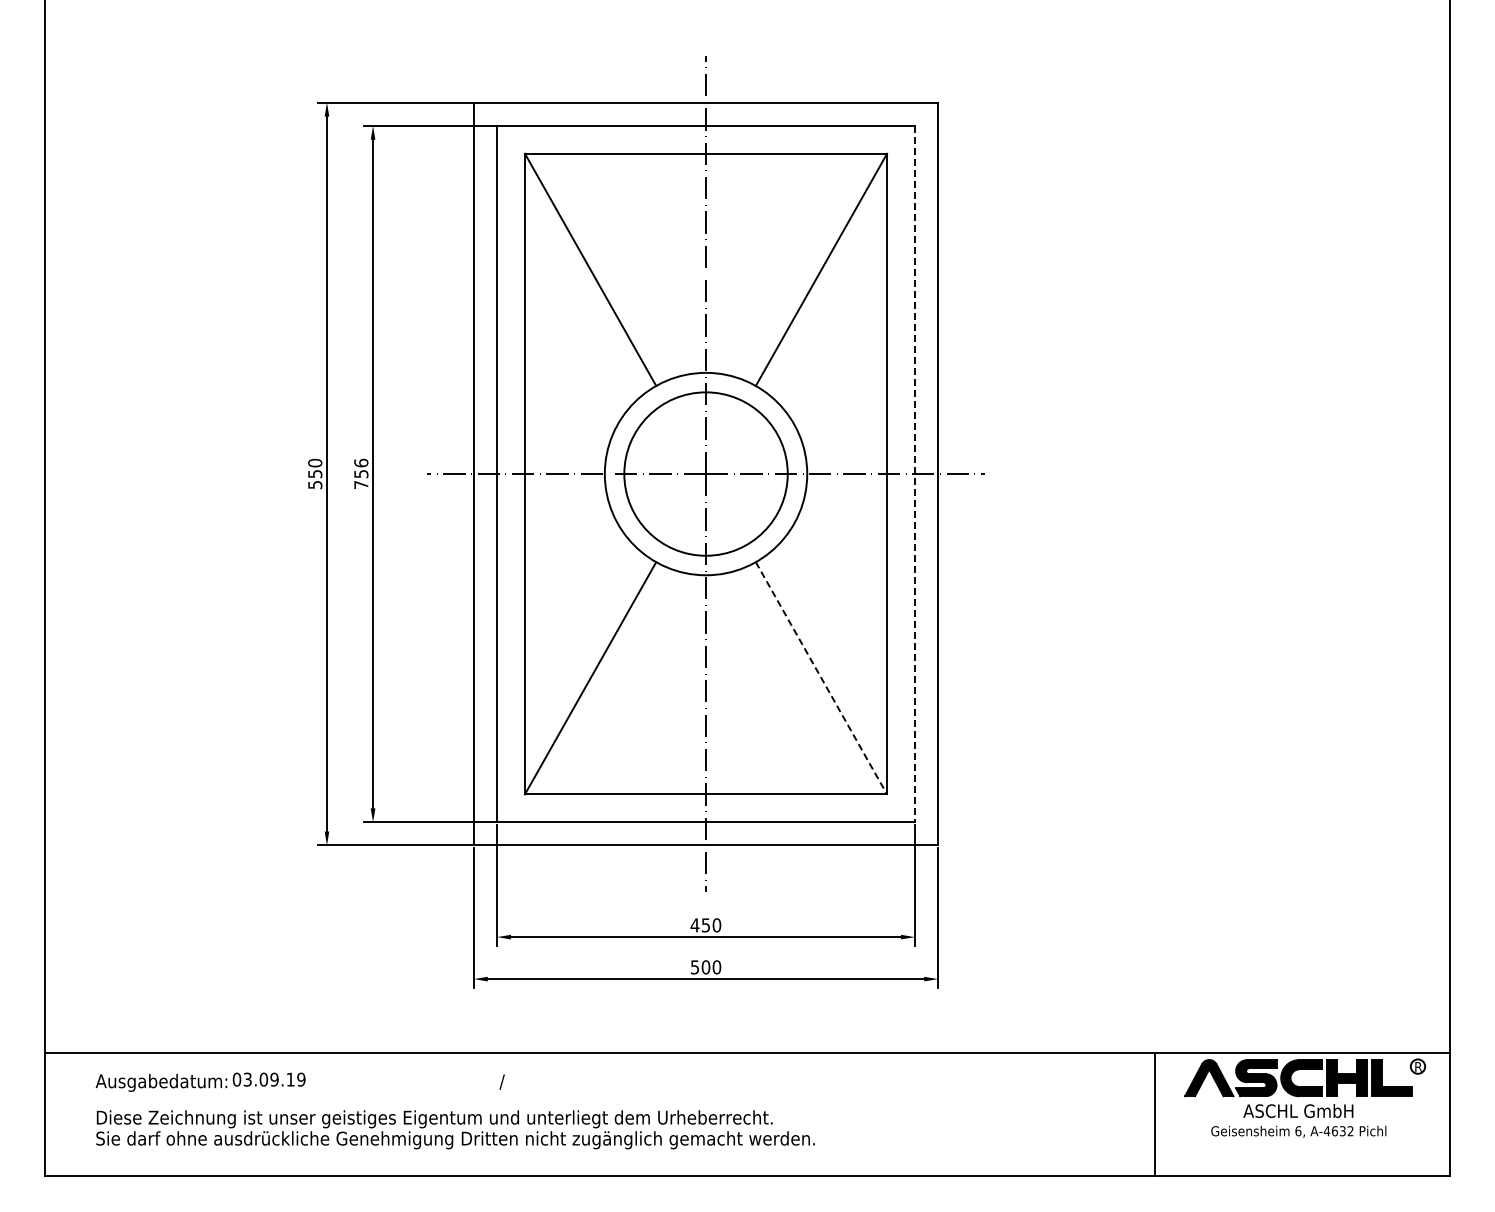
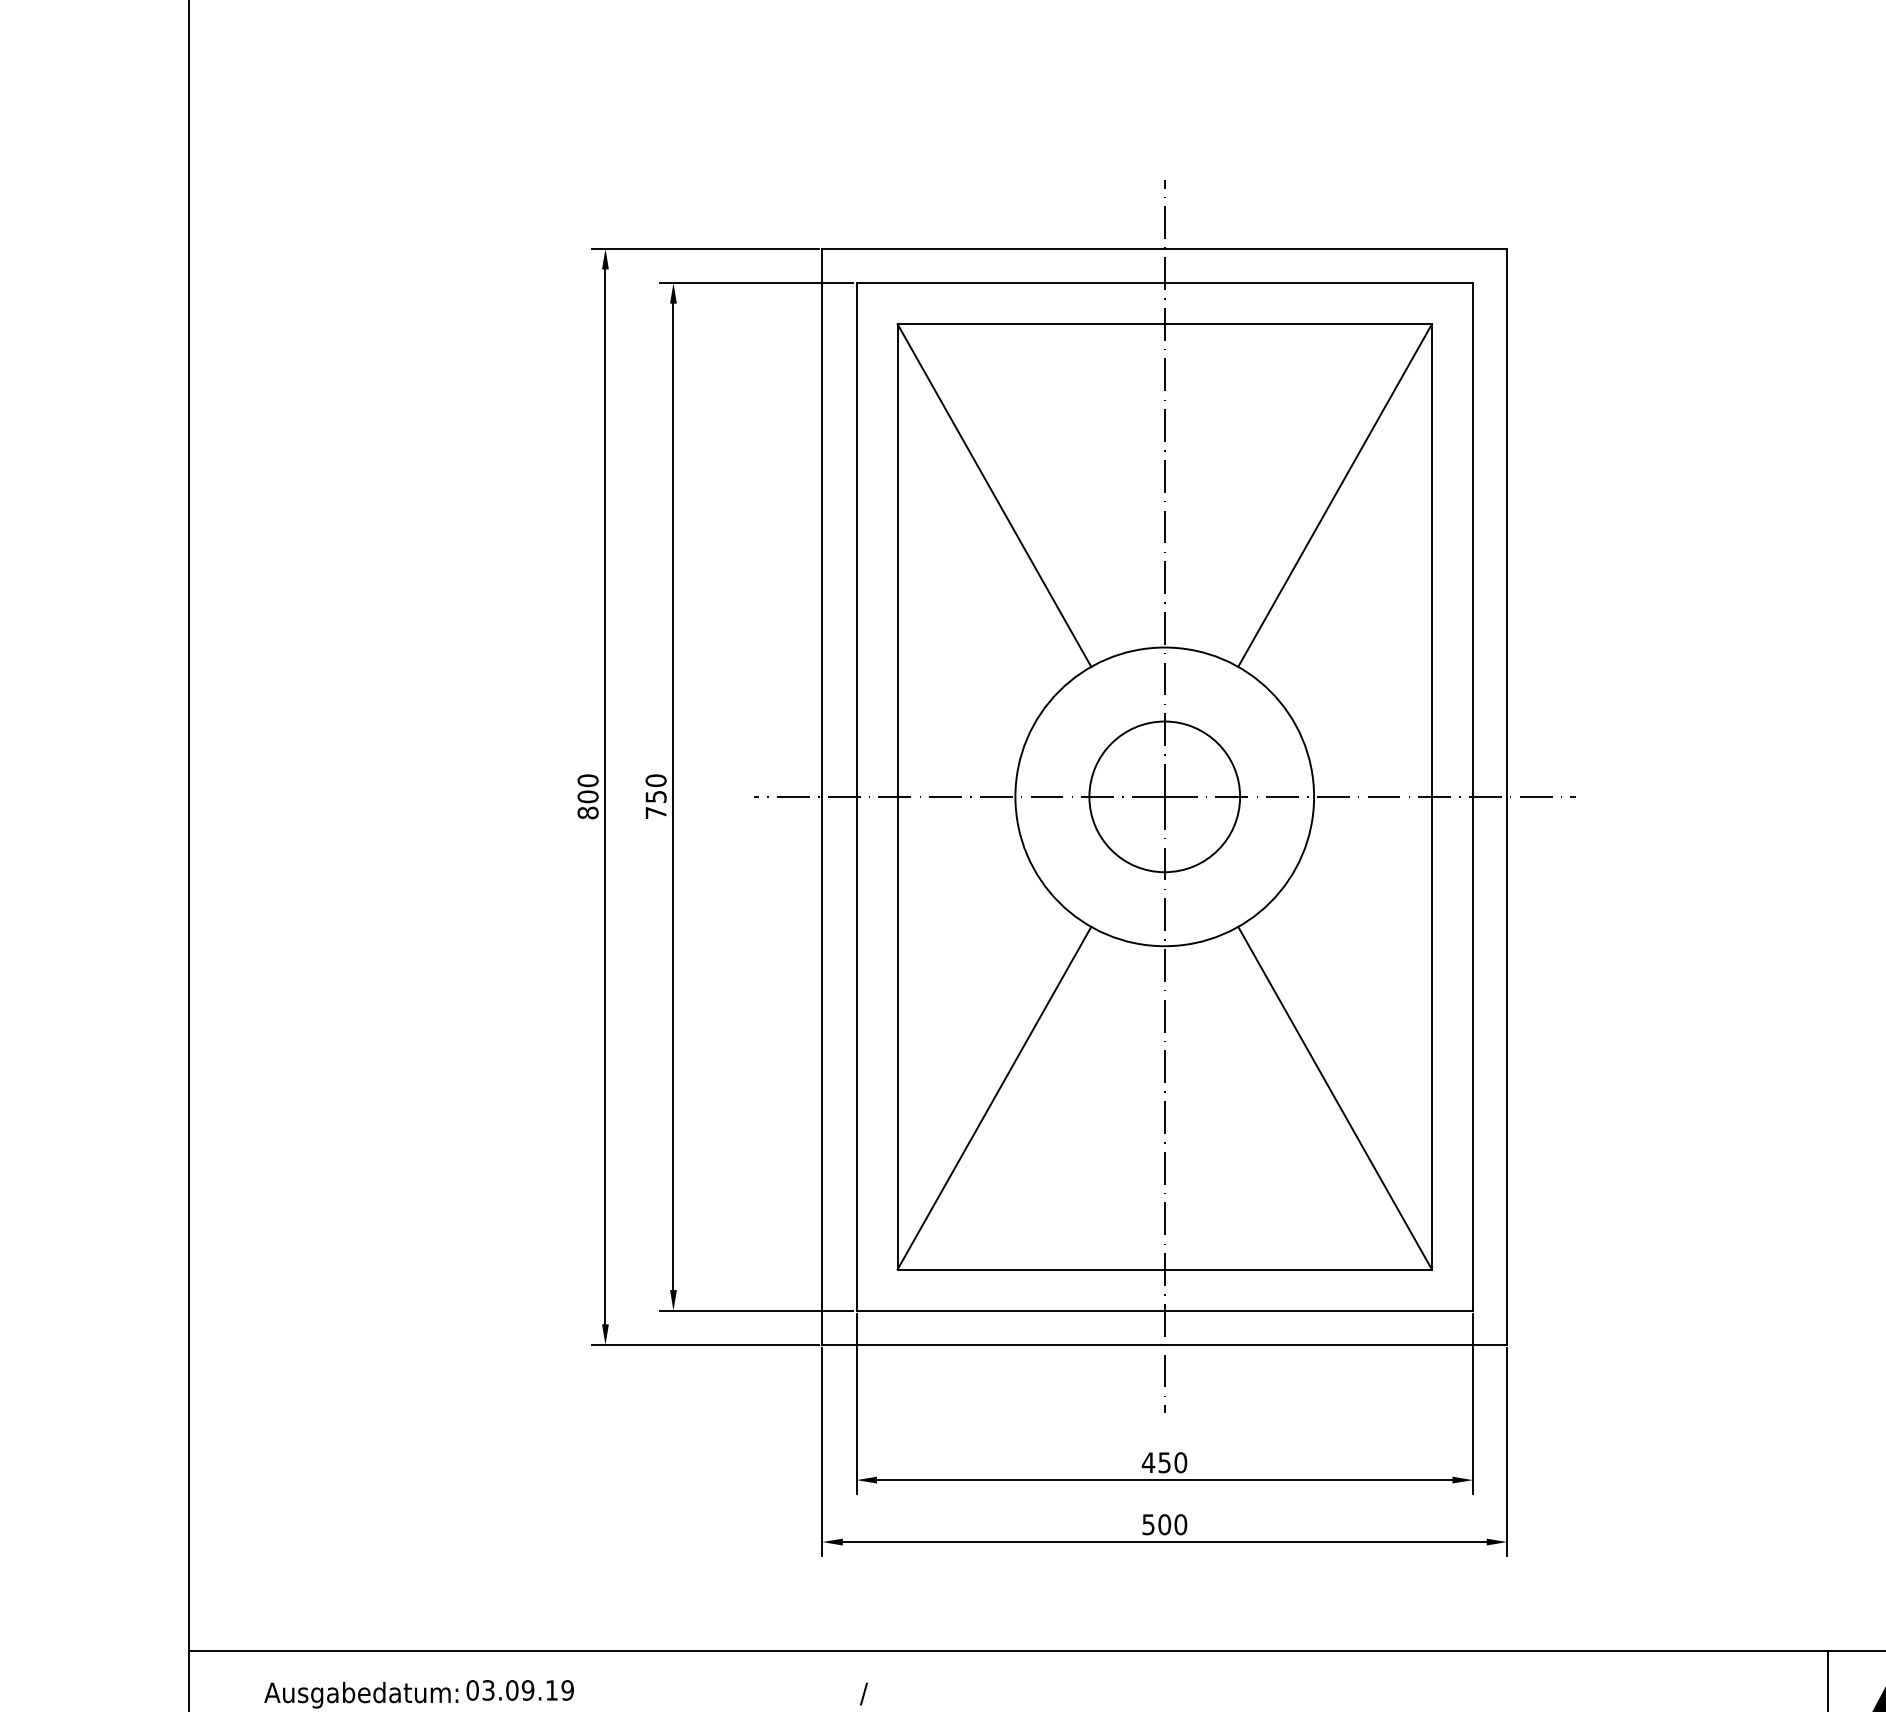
text: (361, 462) -> (656, 779), 756 -> 750
circle: (705, 474) -> (1163, 797), size x0.62
line: (914, 474) -> (1472, 797), dashed -> solid
text: (315, 479) -> (588, 804), 550 -> 800
line: (821, 678) -> (1335, 1098), dashed -> solid

